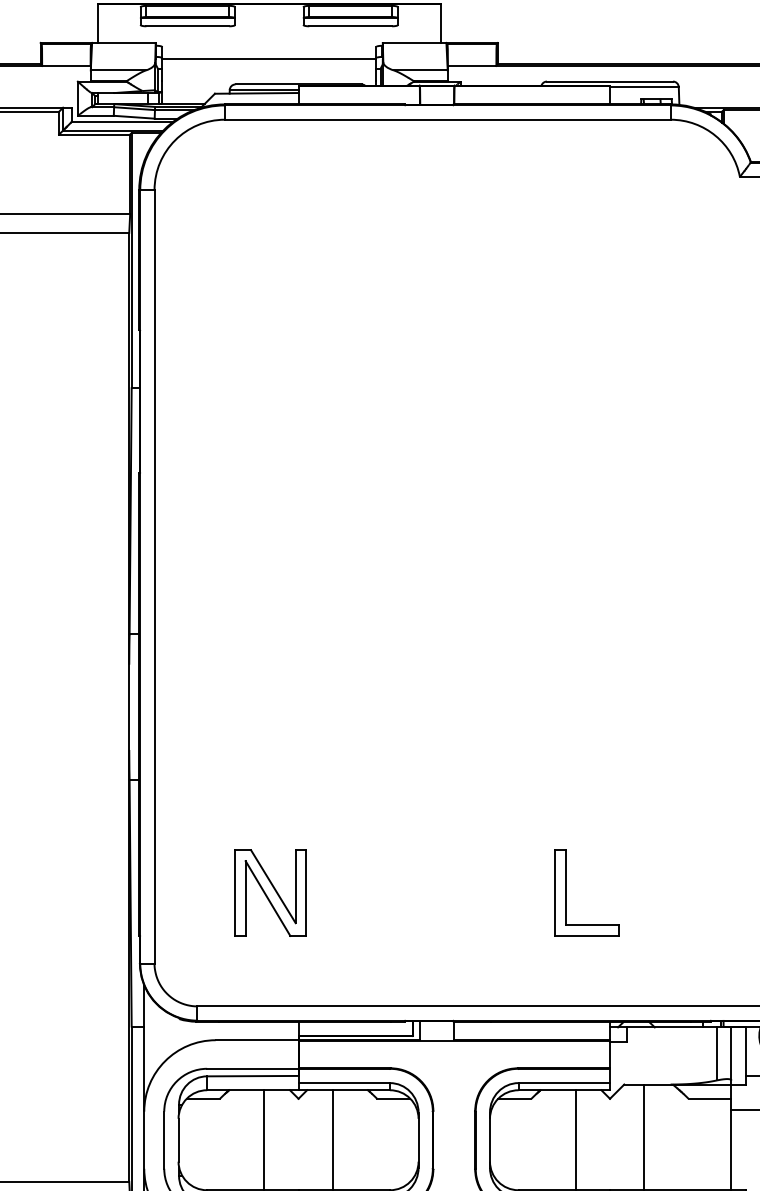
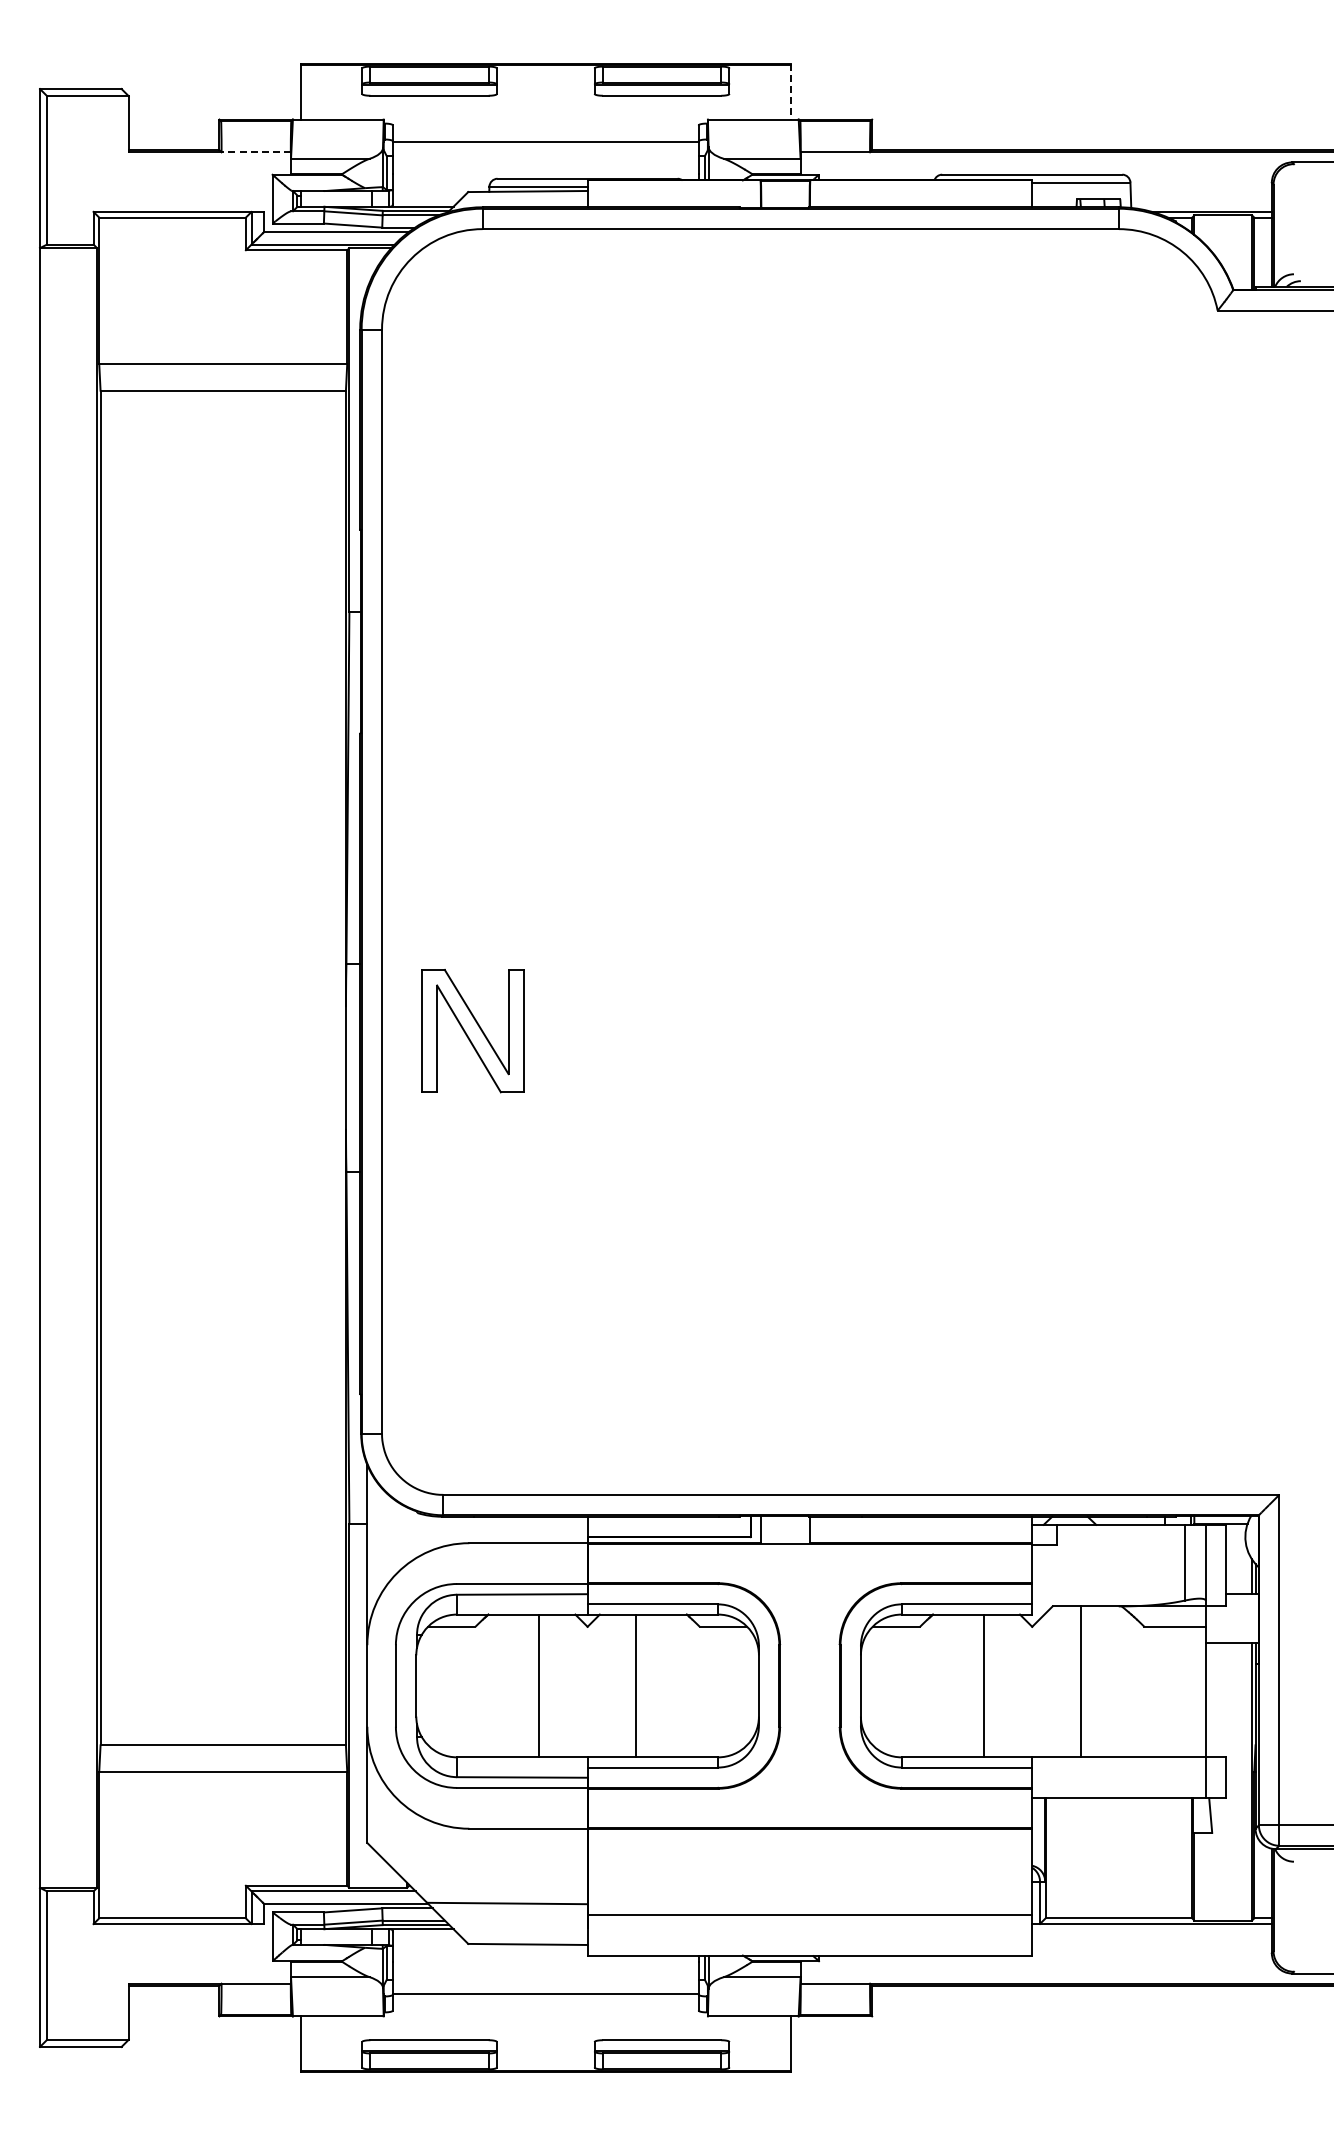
line: (440, 23) -> (790, 91), solid -> dashed
line: (66, 65) -> (256, 151), solid -> dashed
part: (566, 892) -> (969, 1332), removed
part: (270, 893) -> (472, 1031), moved

